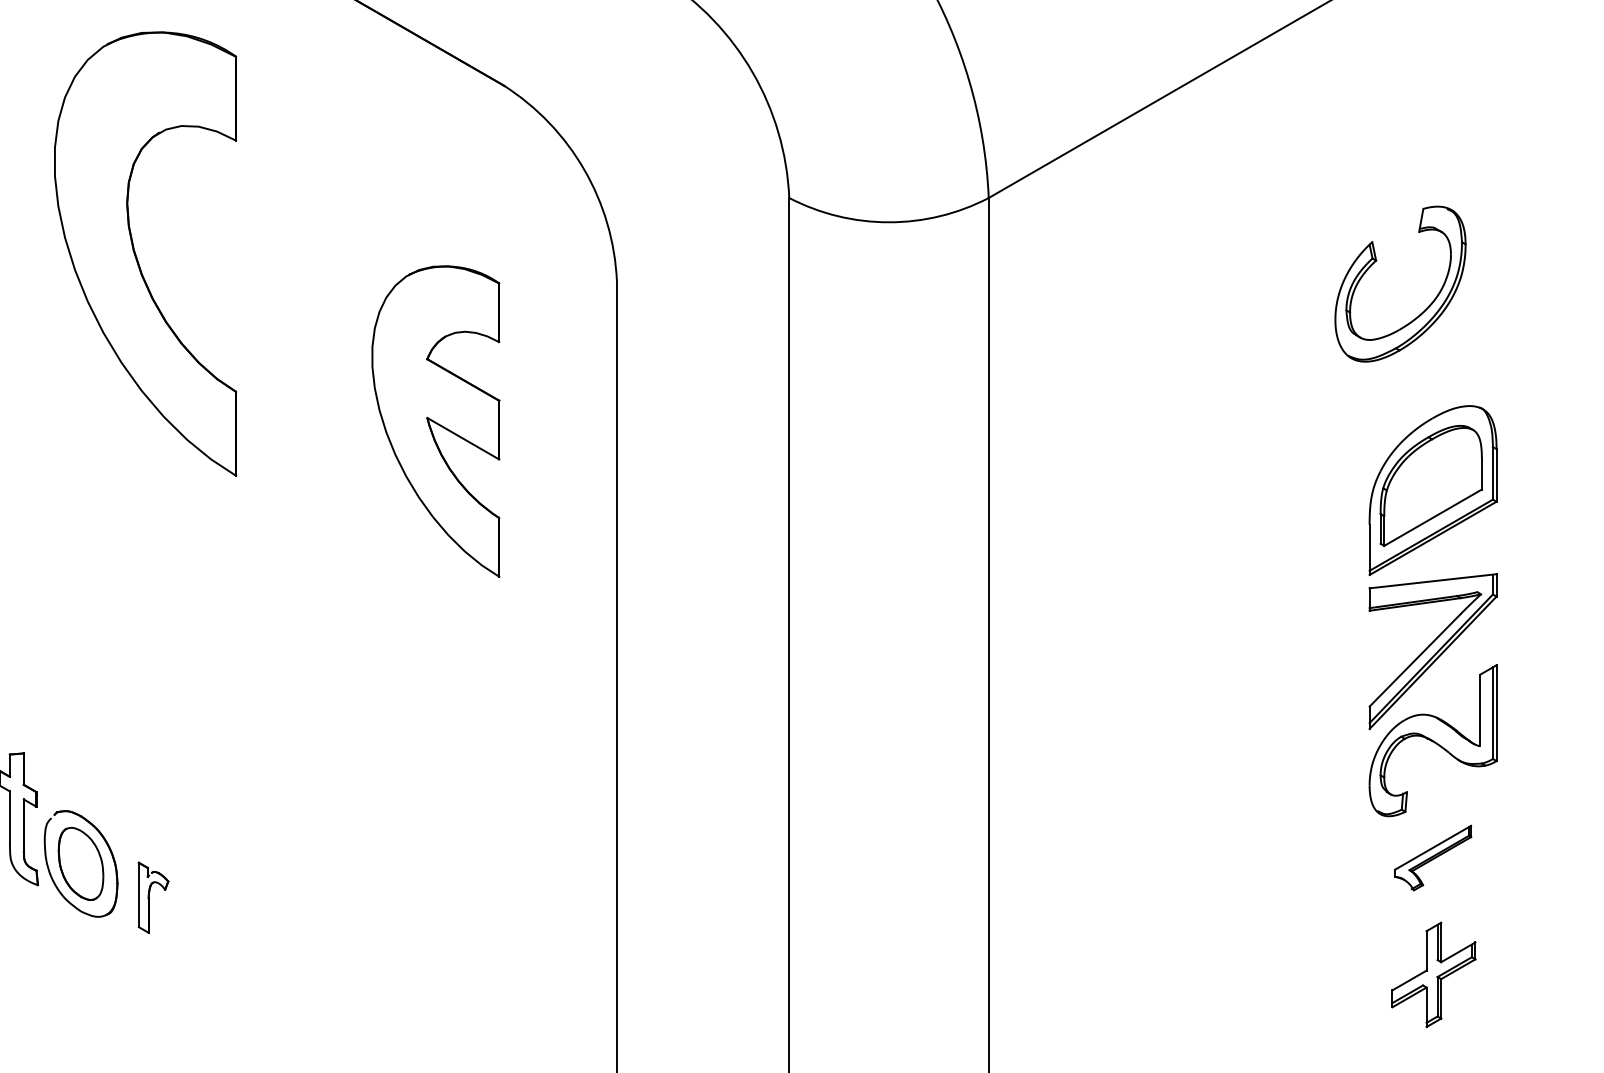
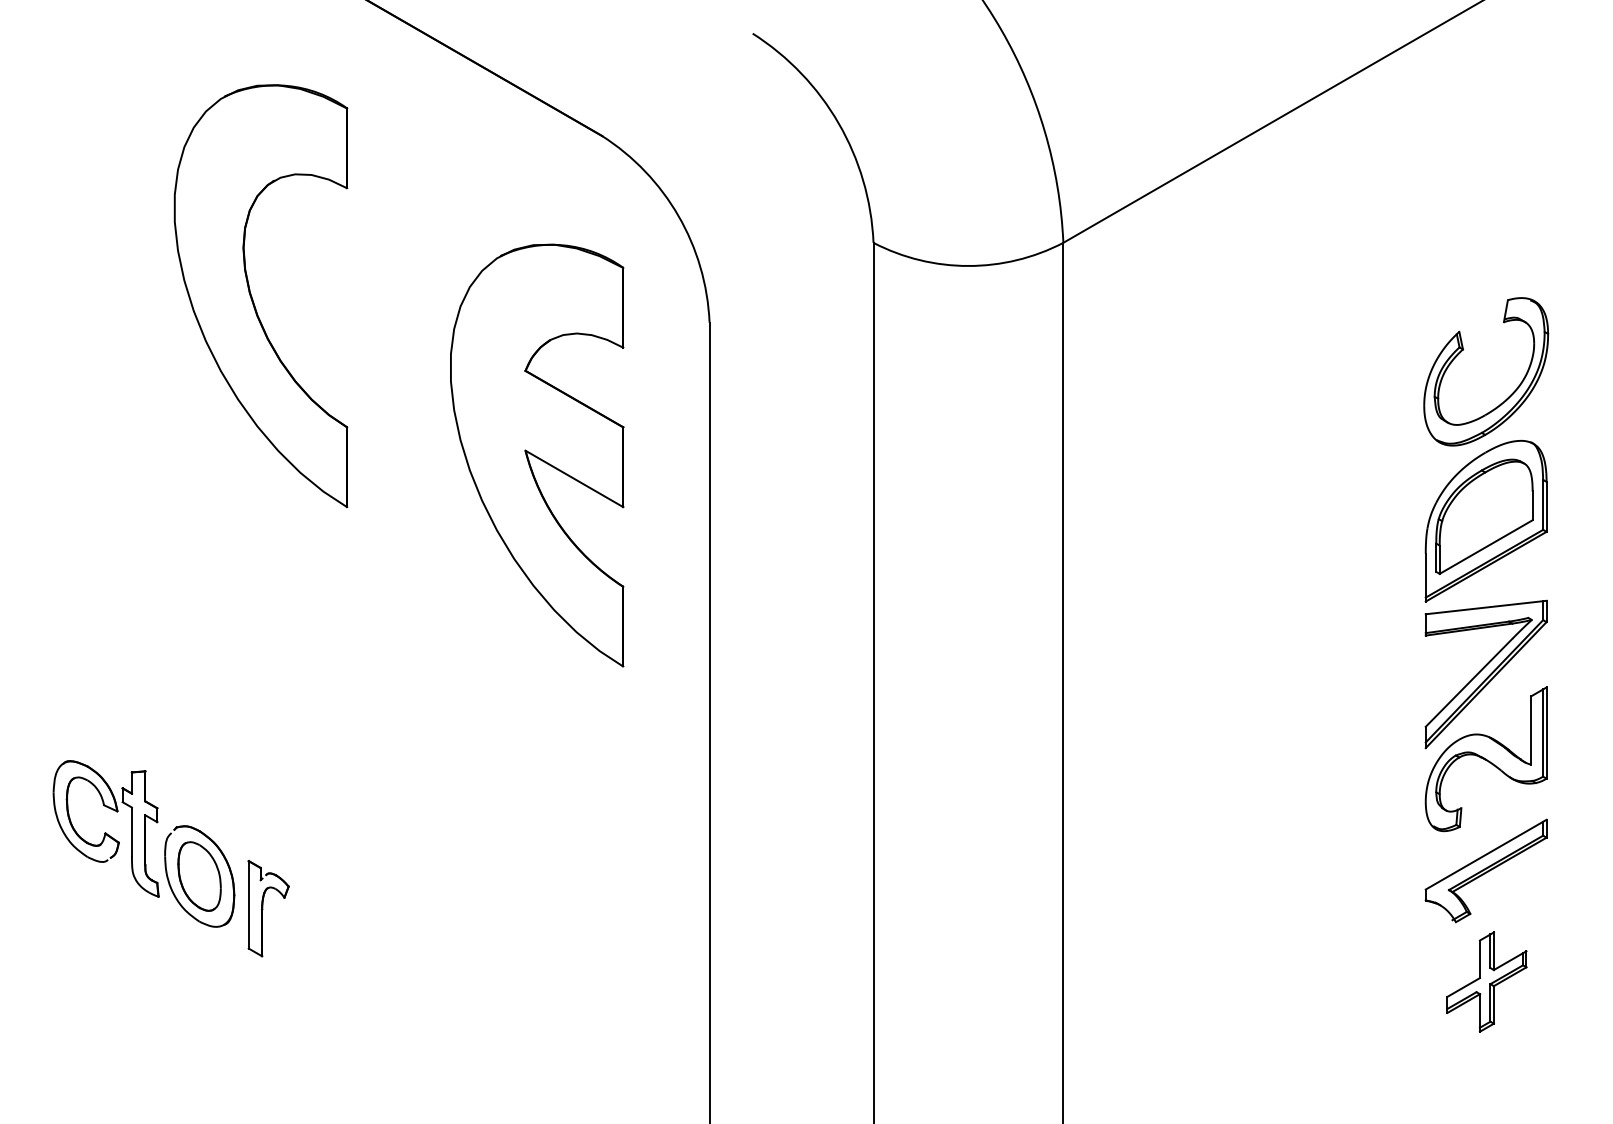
part: (1377, 260) -> (1464, 349), moved
part: (436, 421) -> (537, 455), size x1.43
part: (1432, 857) -> (1485, 870), size x1.67
part: (153, 897) -> (268, 908), size x1.43

